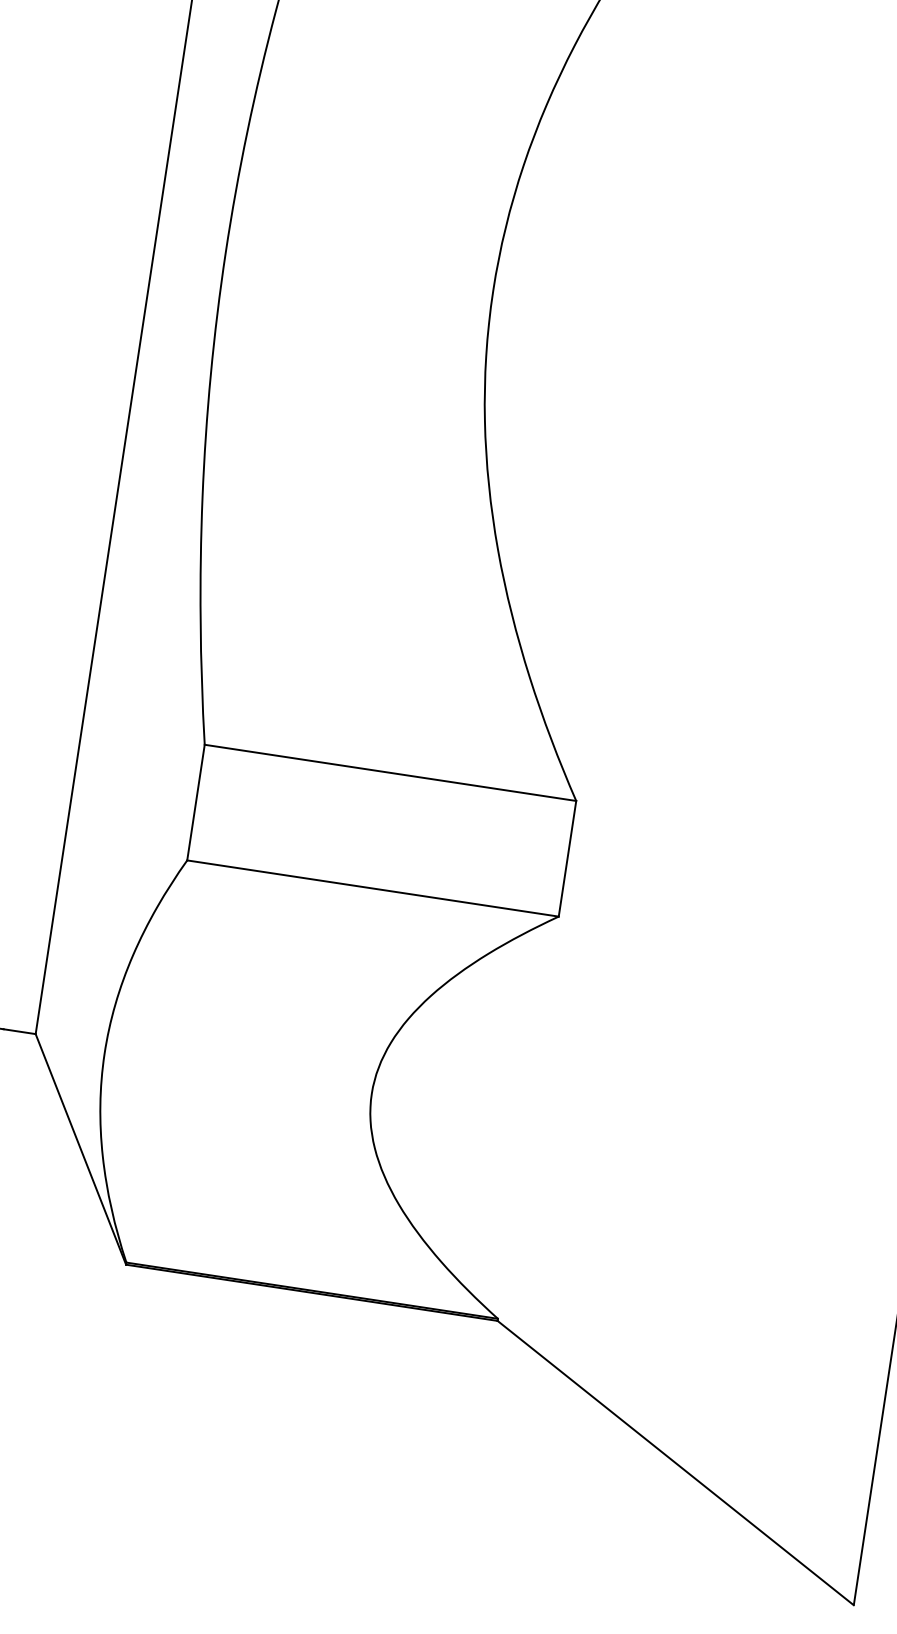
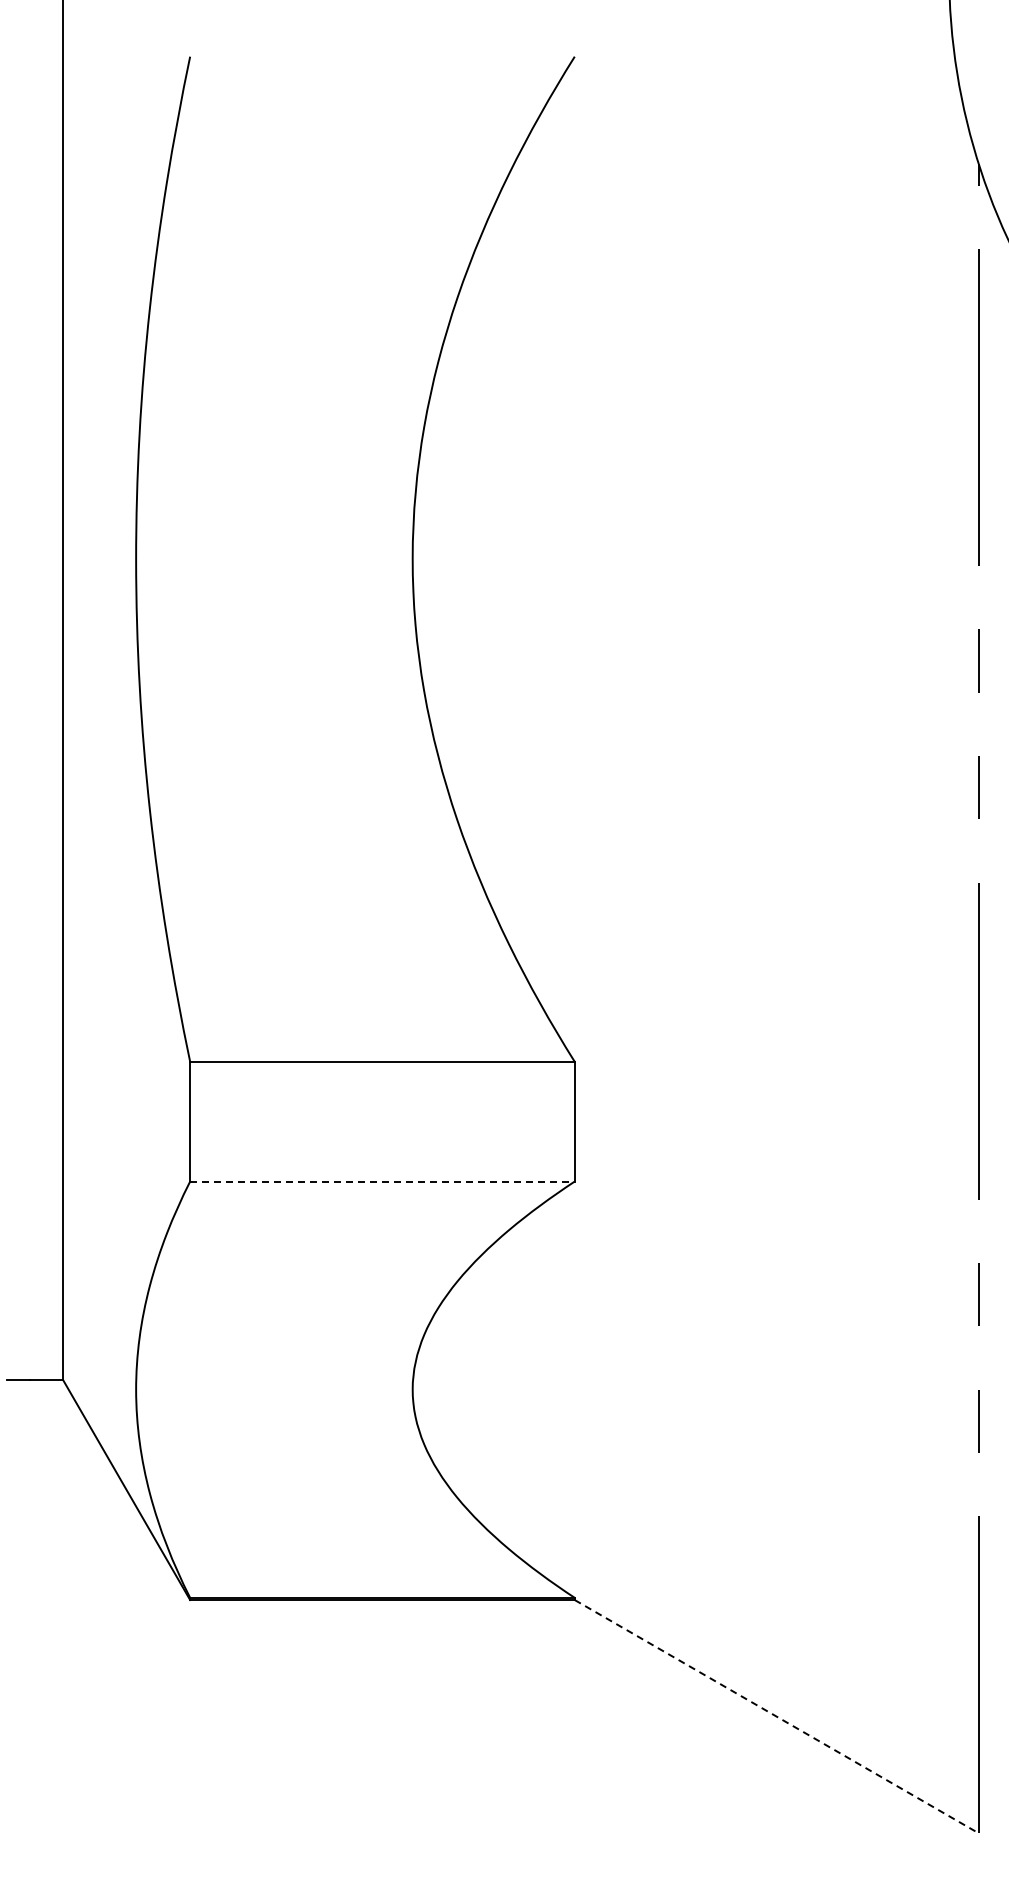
line: (373, 888) -> (382, 1181), solid -> dashed
line: (676, 1463) -> (777, 1716), solid -> dashed

